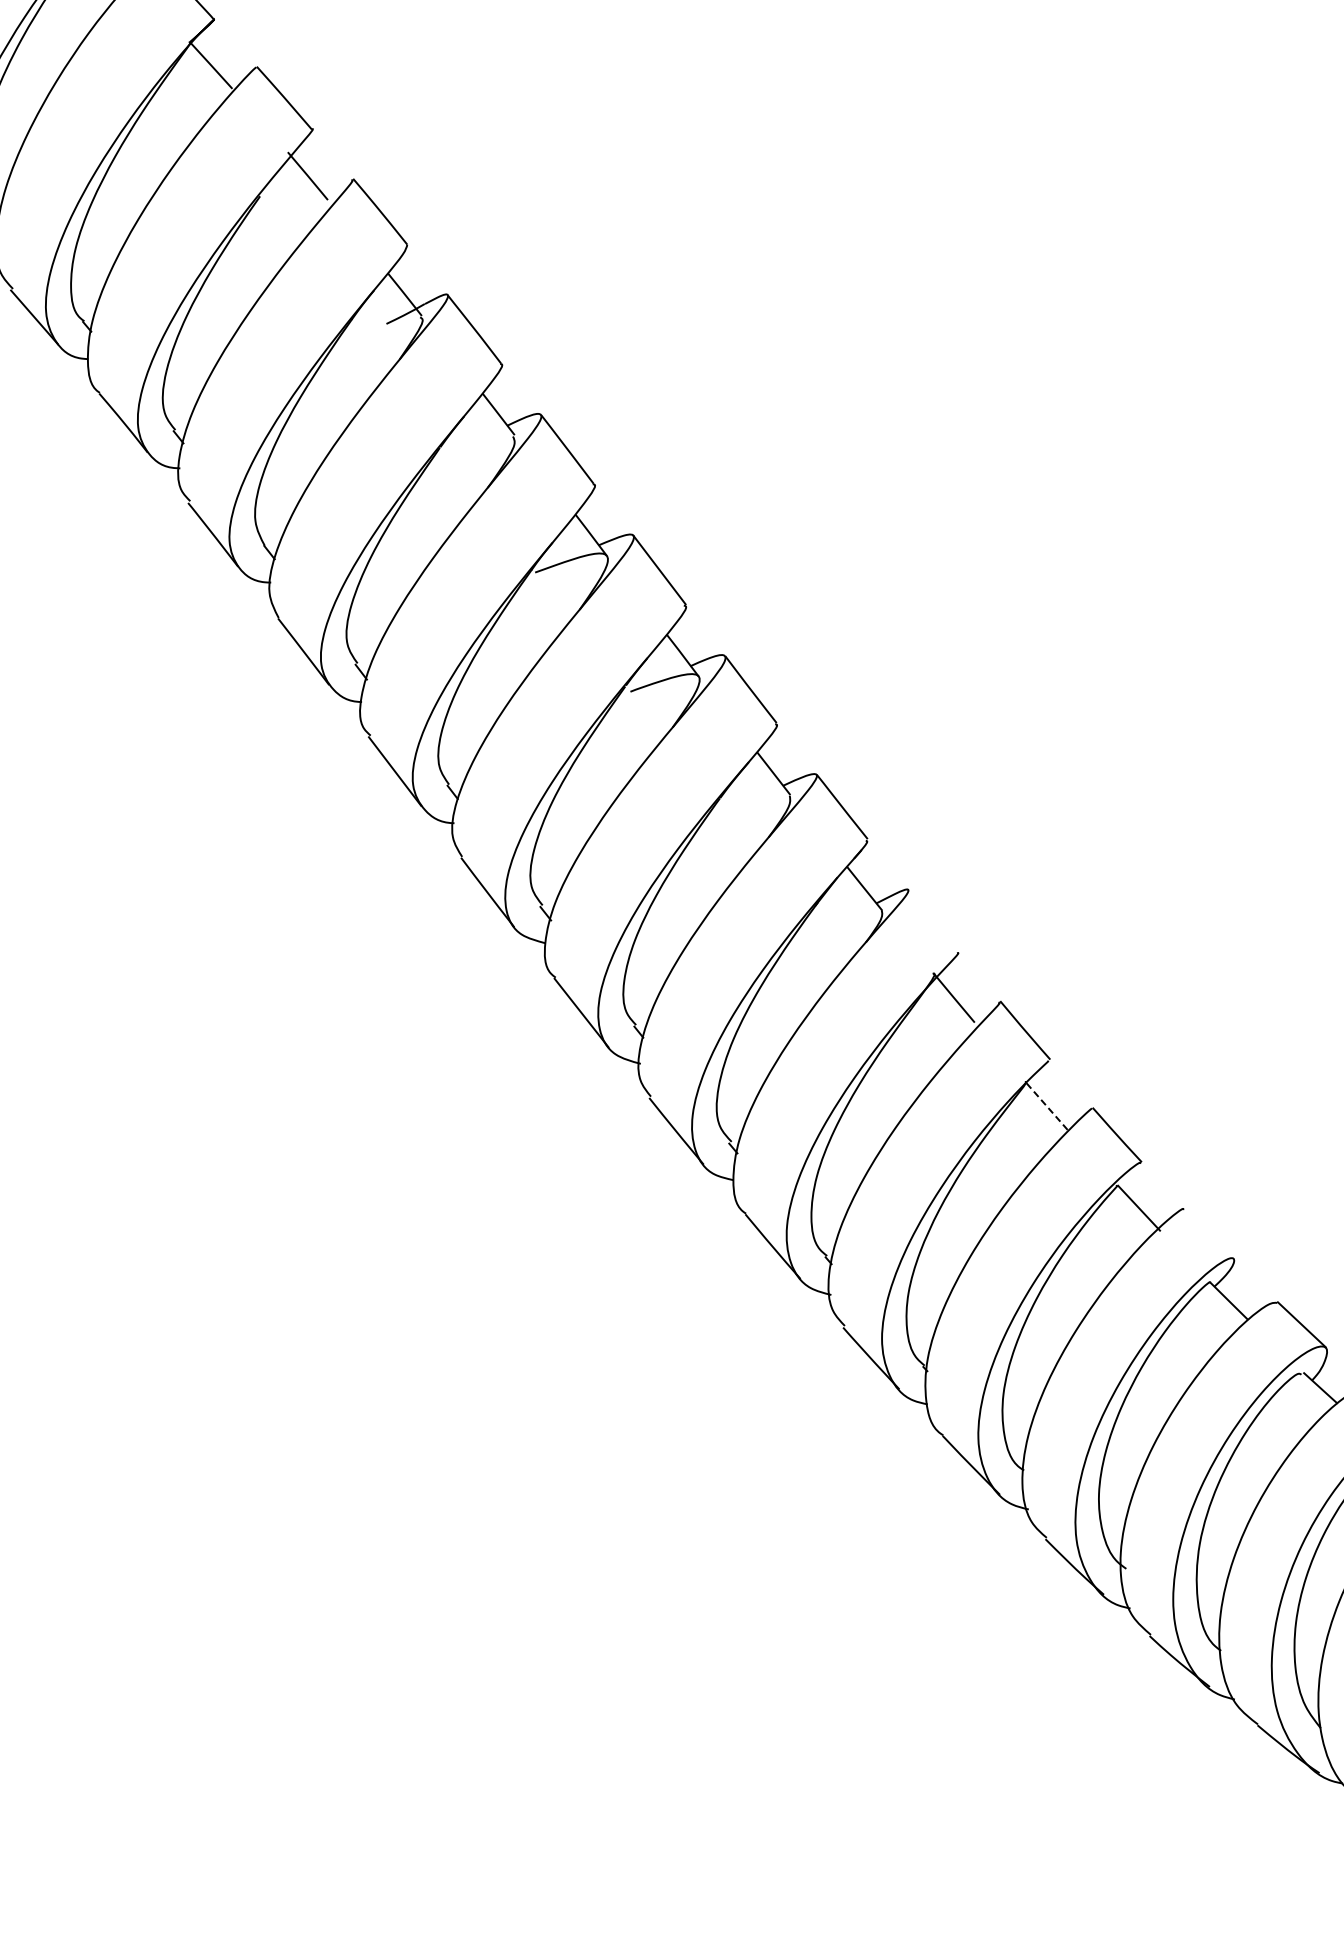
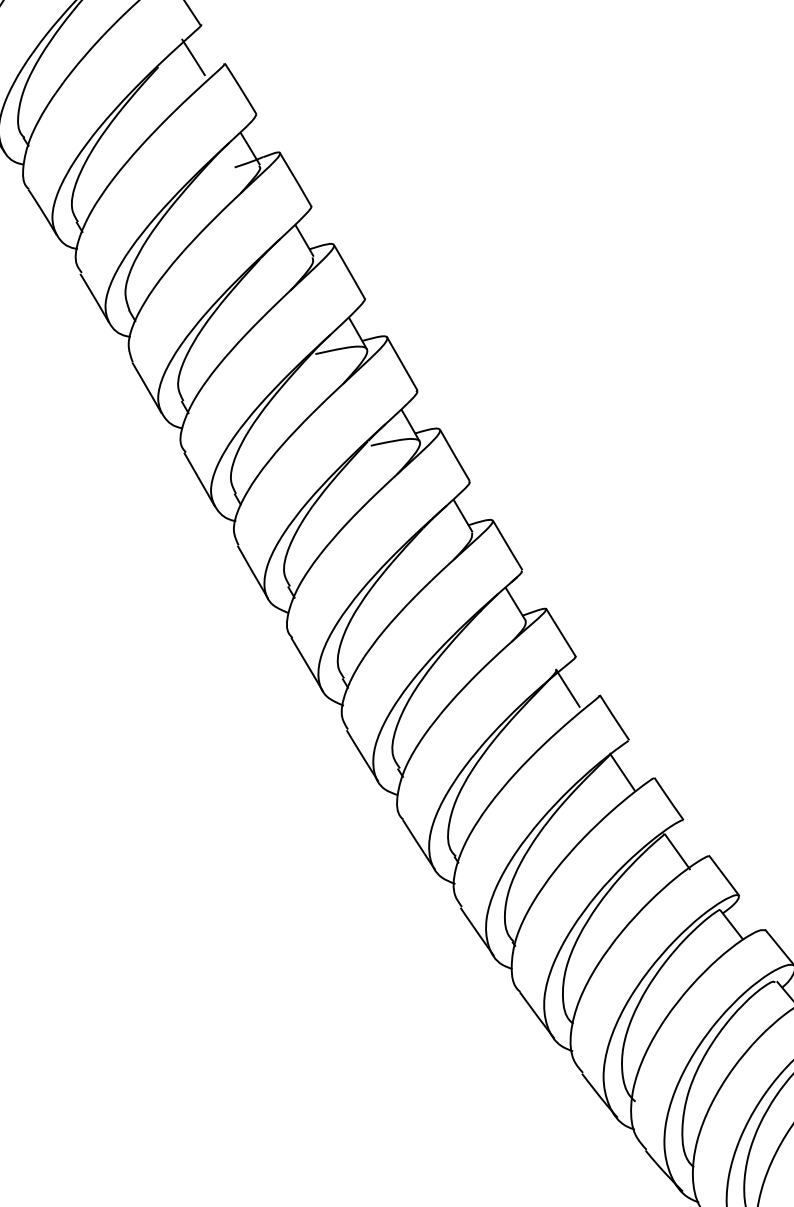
line: (933, 920) -> (560, 632), added
line: (1046, 1105) -> (622, 771), dashed -> solid
line: (1209, 1232) -> (724, 875), added

